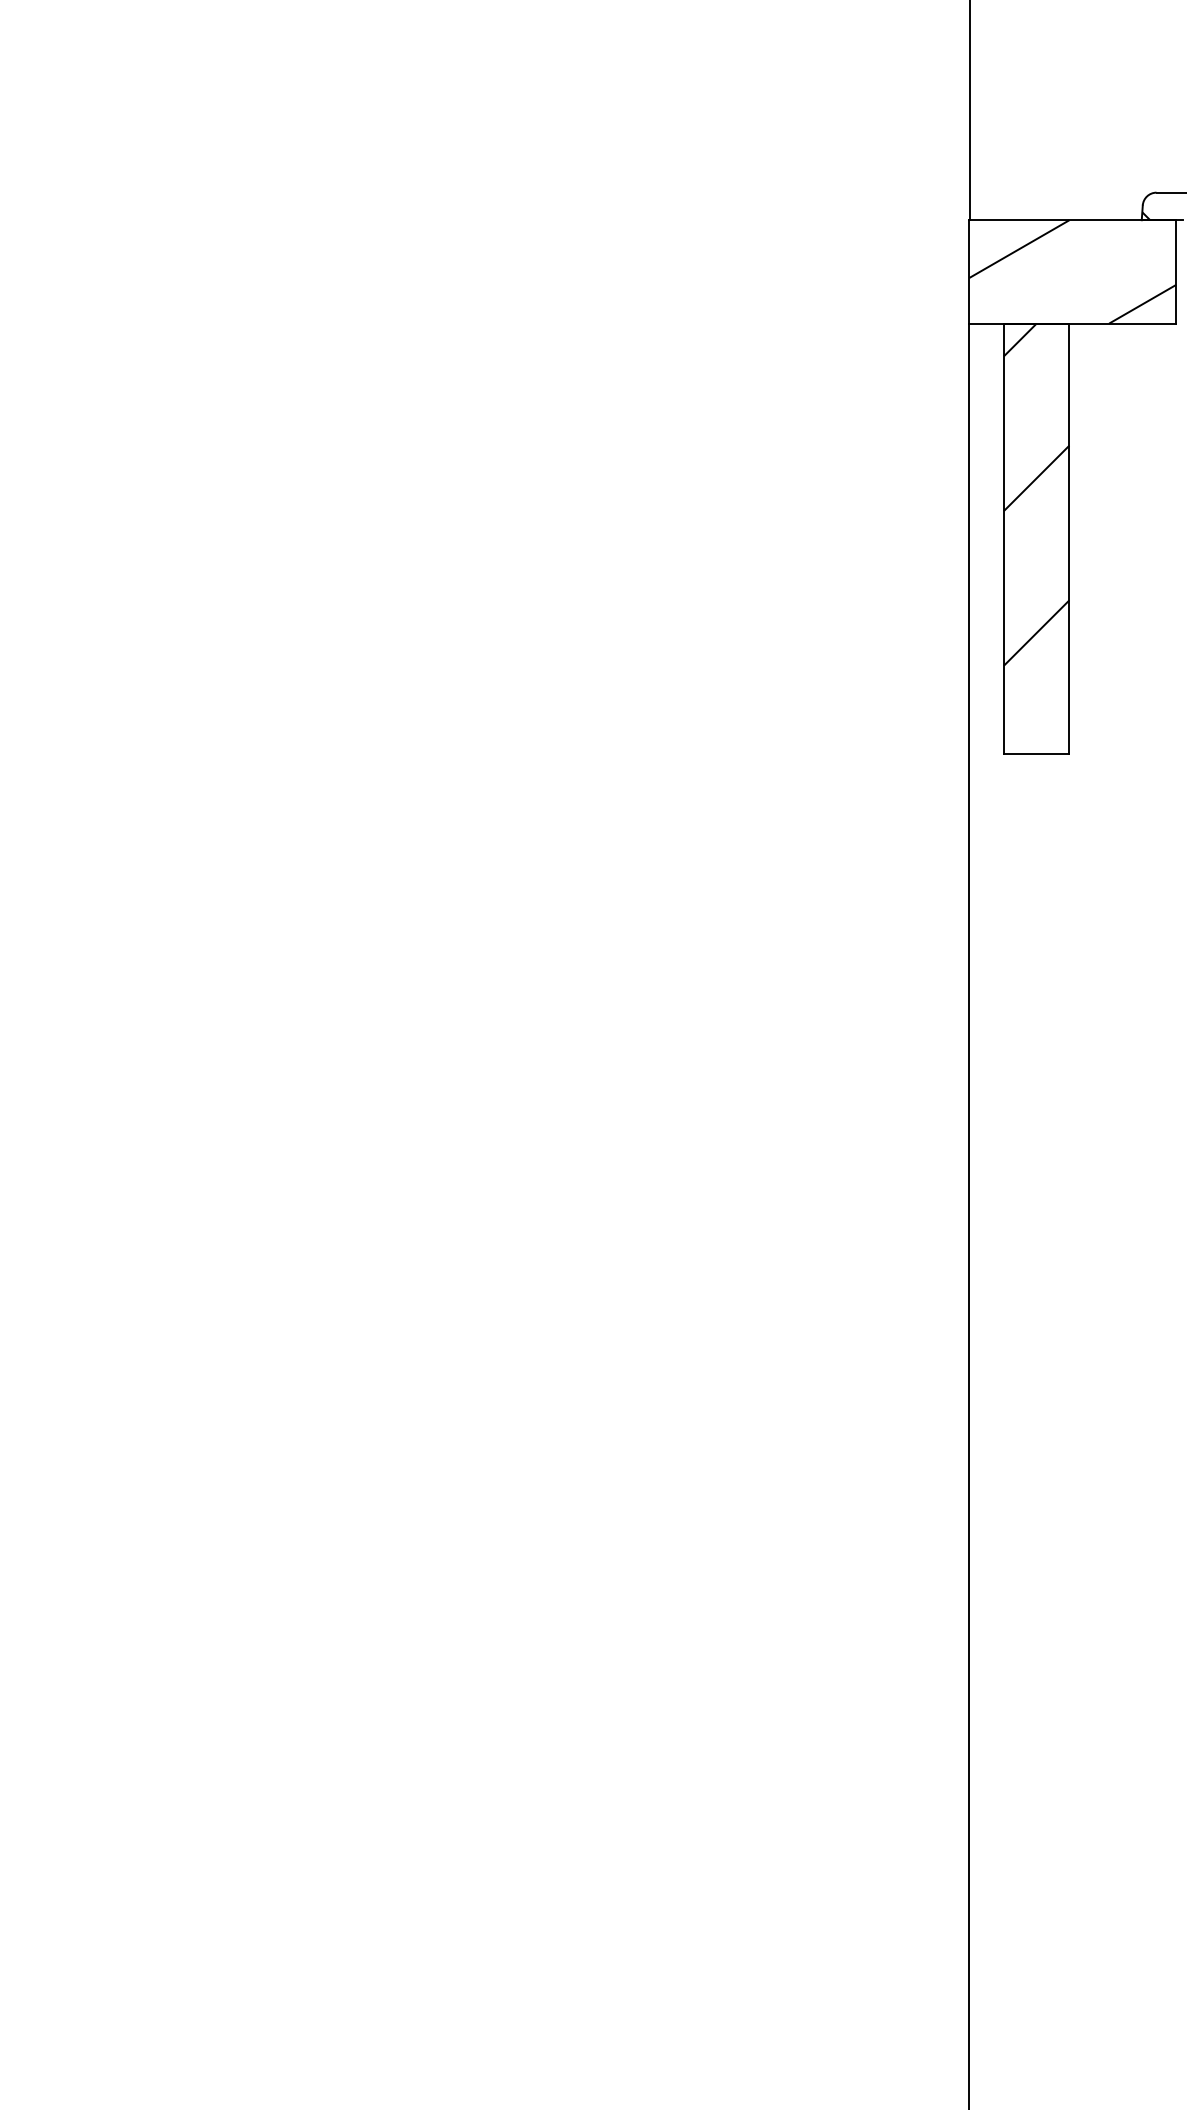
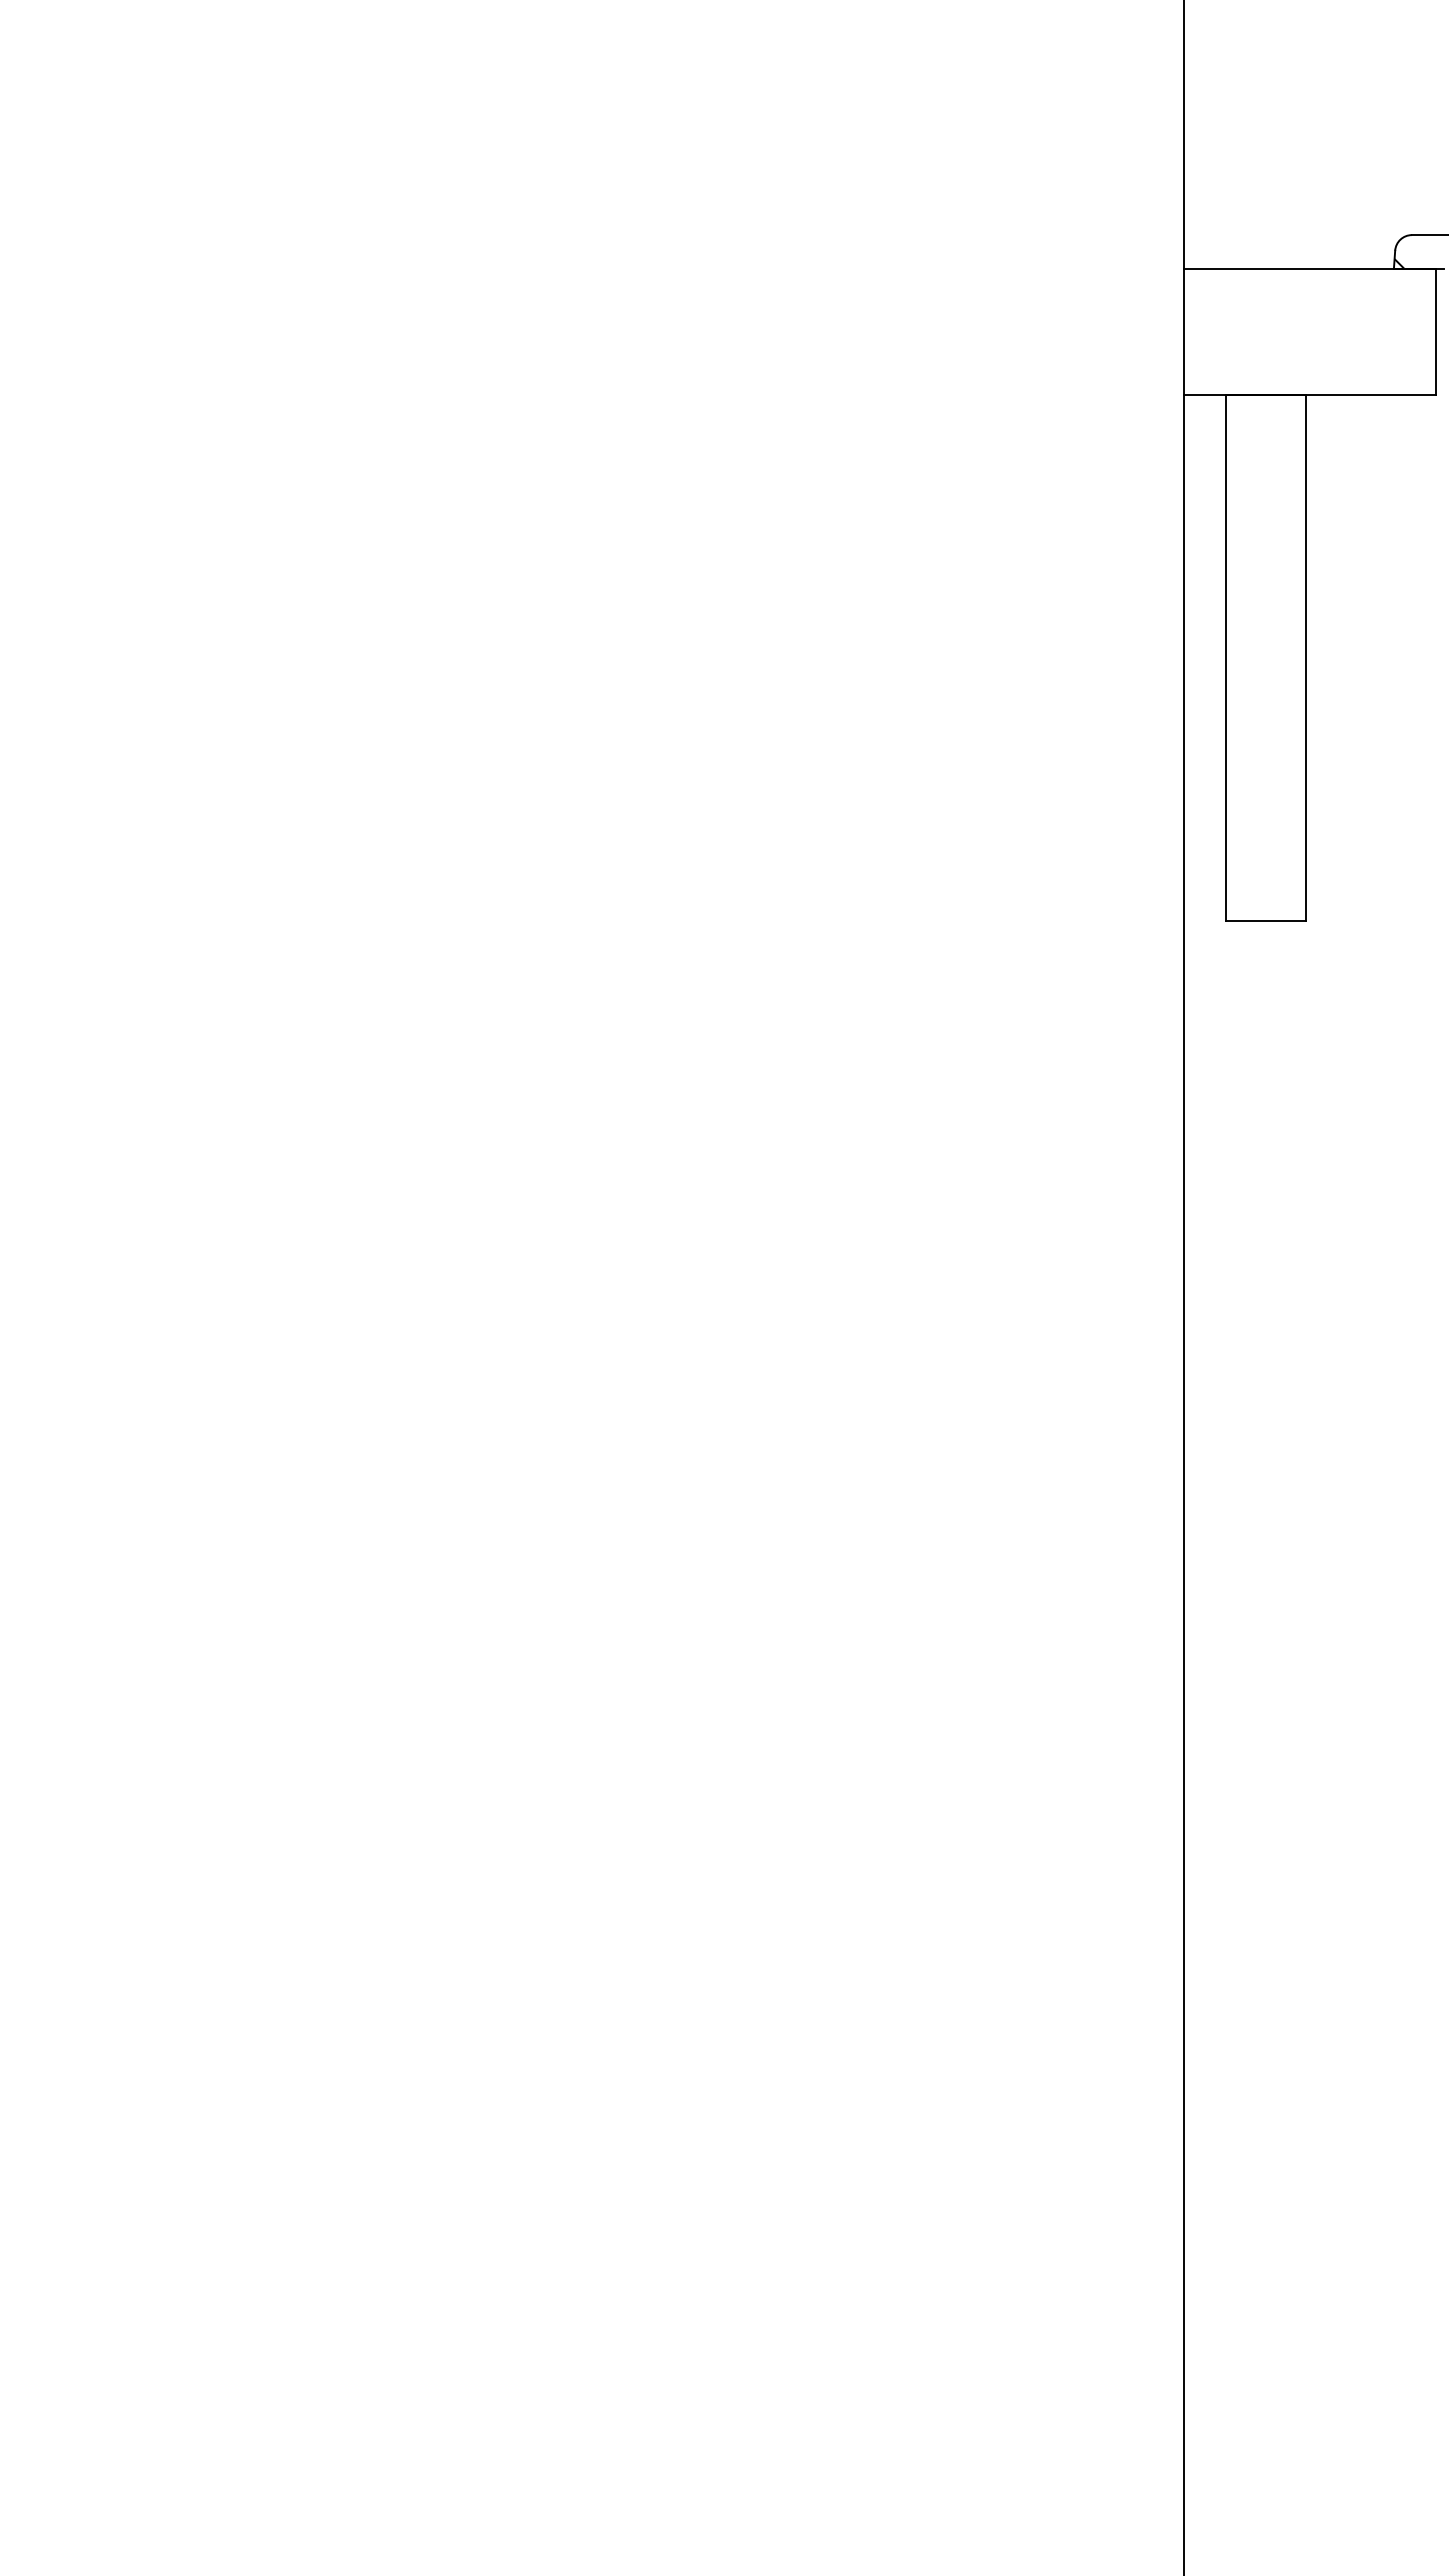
hatch: (1072, 271) -> (1309, 331), removed
hatch: (1036, 494) -> (1265, 603), removed

